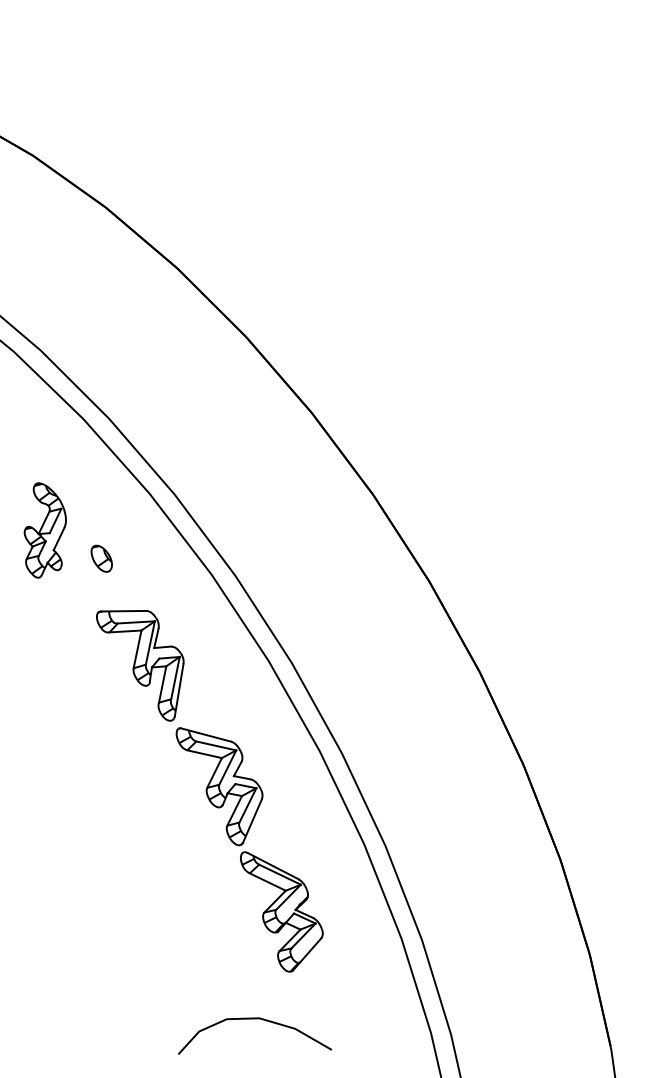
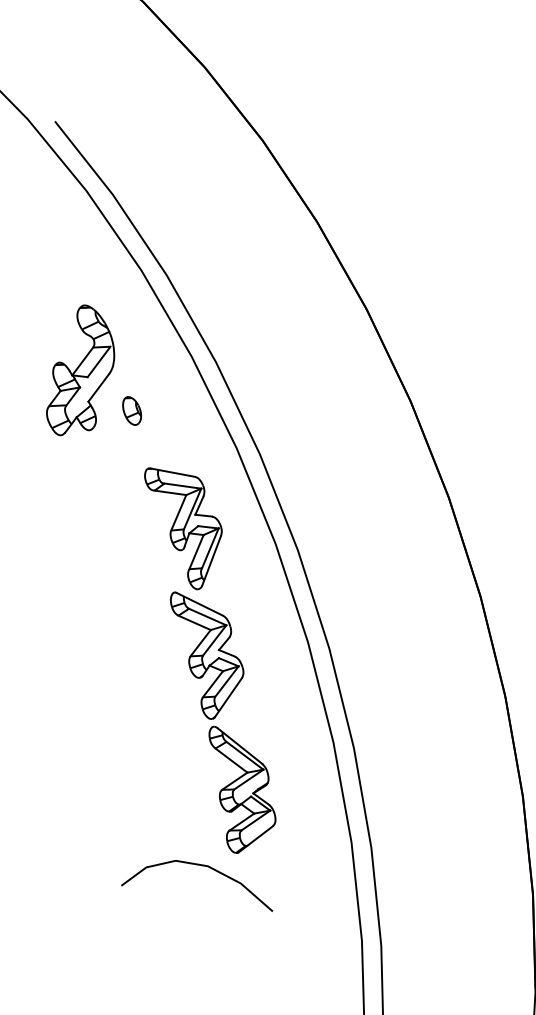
part: (44, 530) -> (81, 372), size x1.4
part: (140, 665) -> (178, 529), moved
curve: (255, 1019) -> (203, 866), moved

